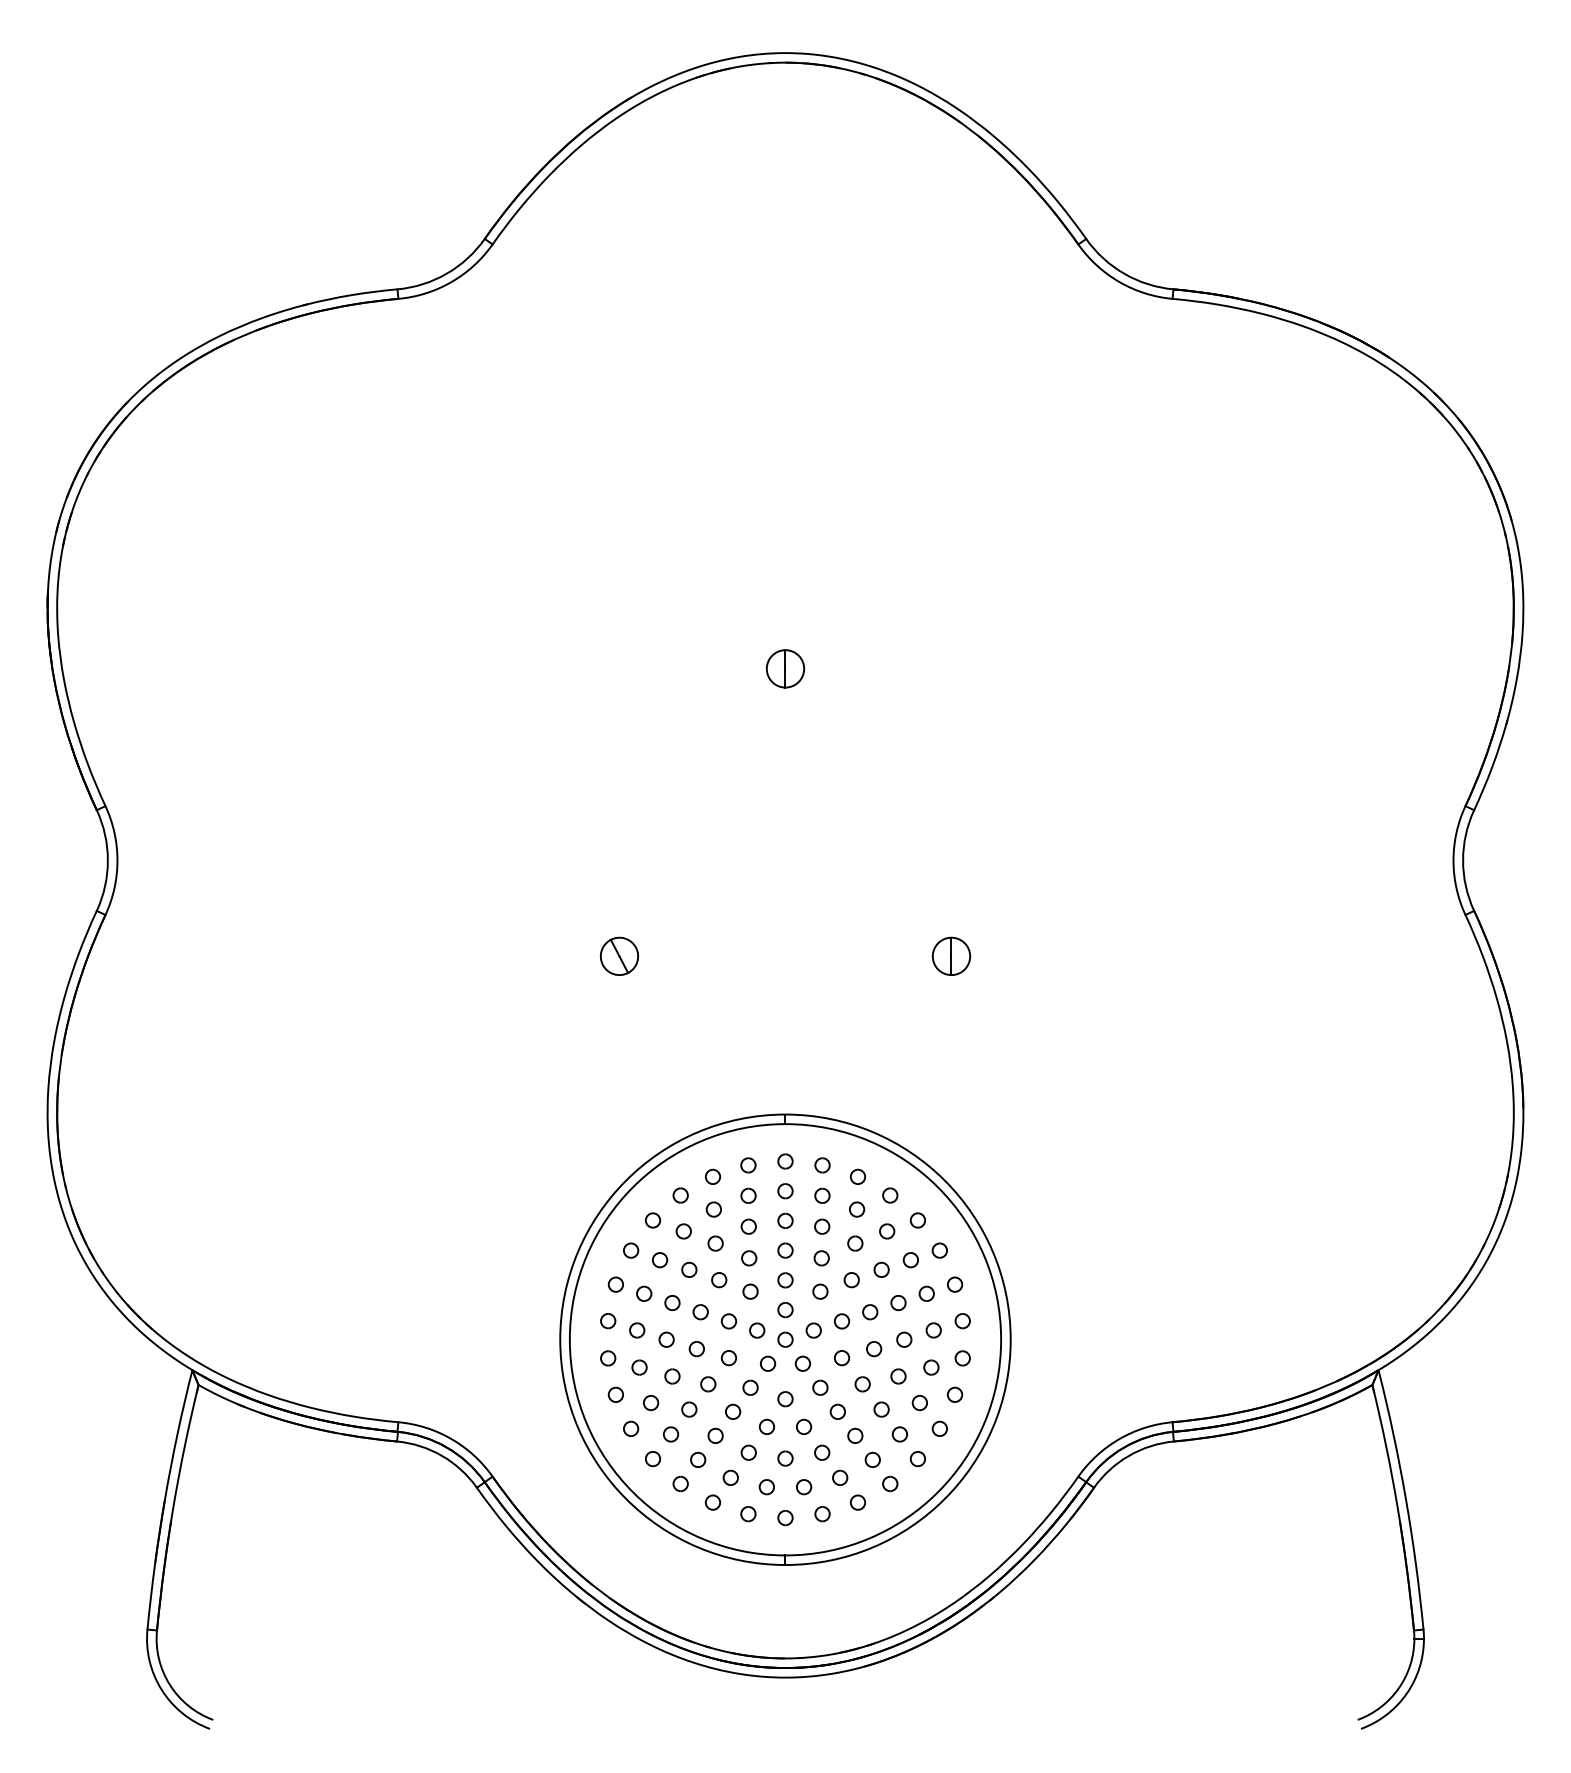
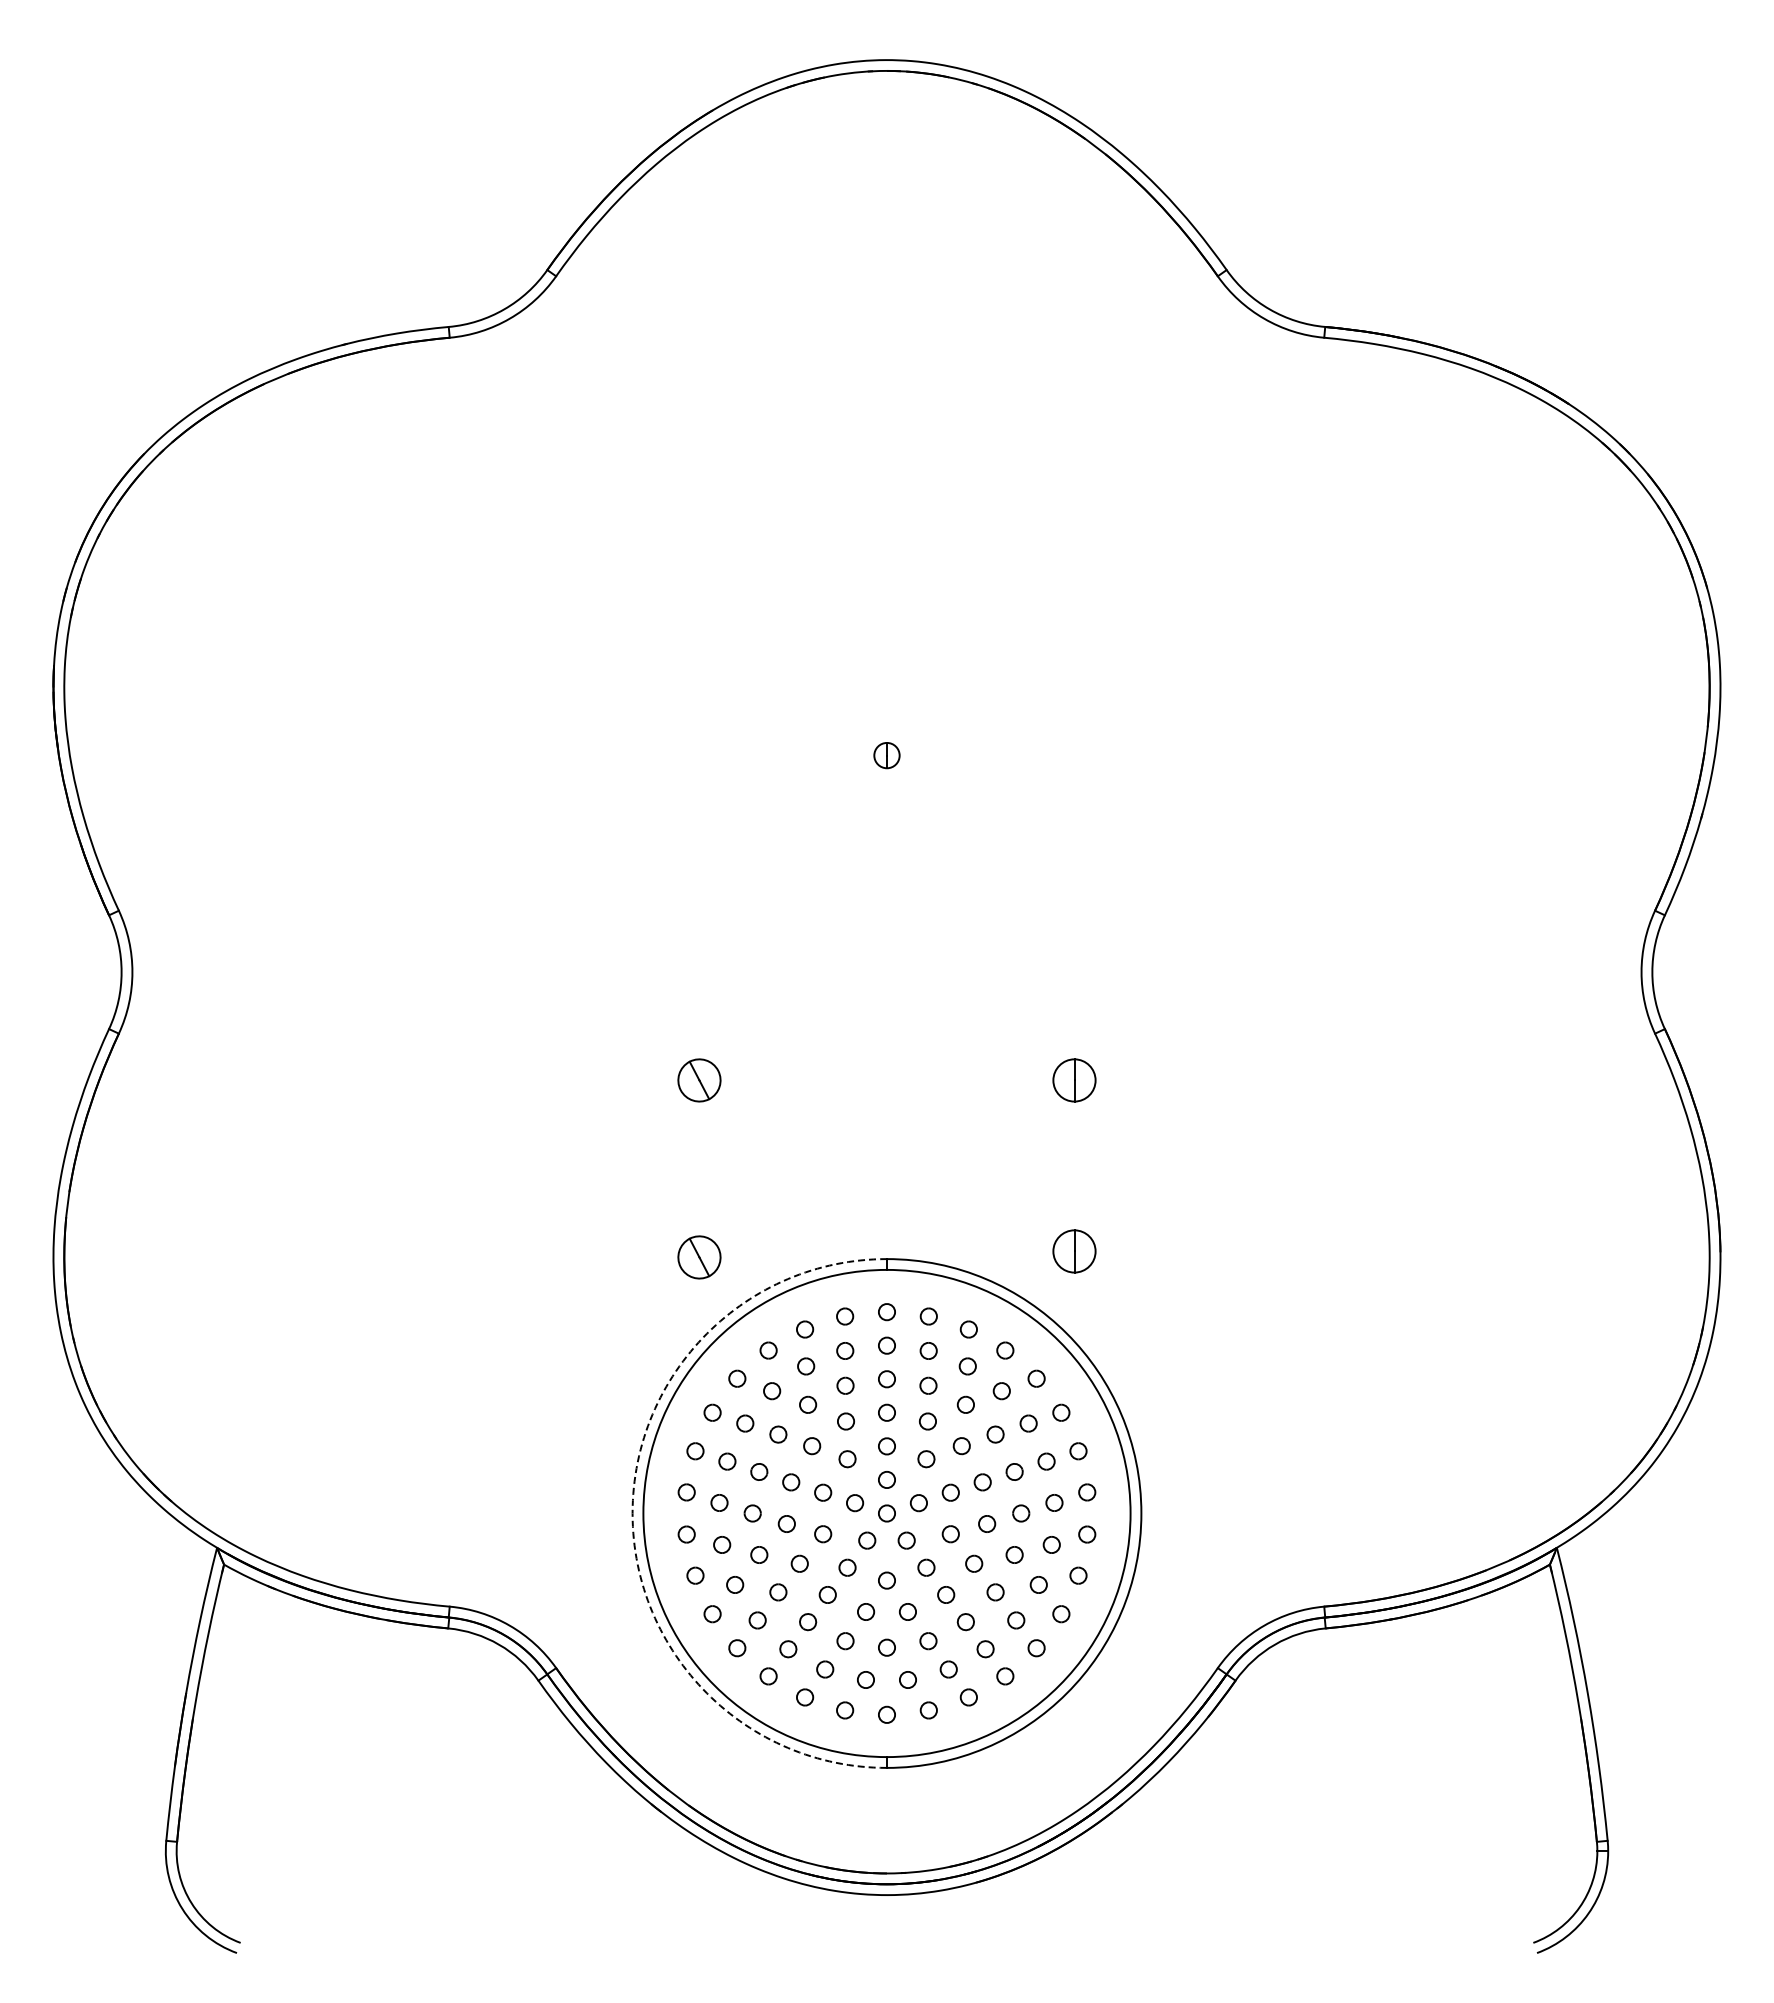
part: (785, 668) -> (886, 755), size x0.6
part: (951, 1107) -> (1074, 1251), added
part: (619, 1113) -> (699, 1257), added
arc: (560, 1339) -> (632, 1513), solid -> dashed

